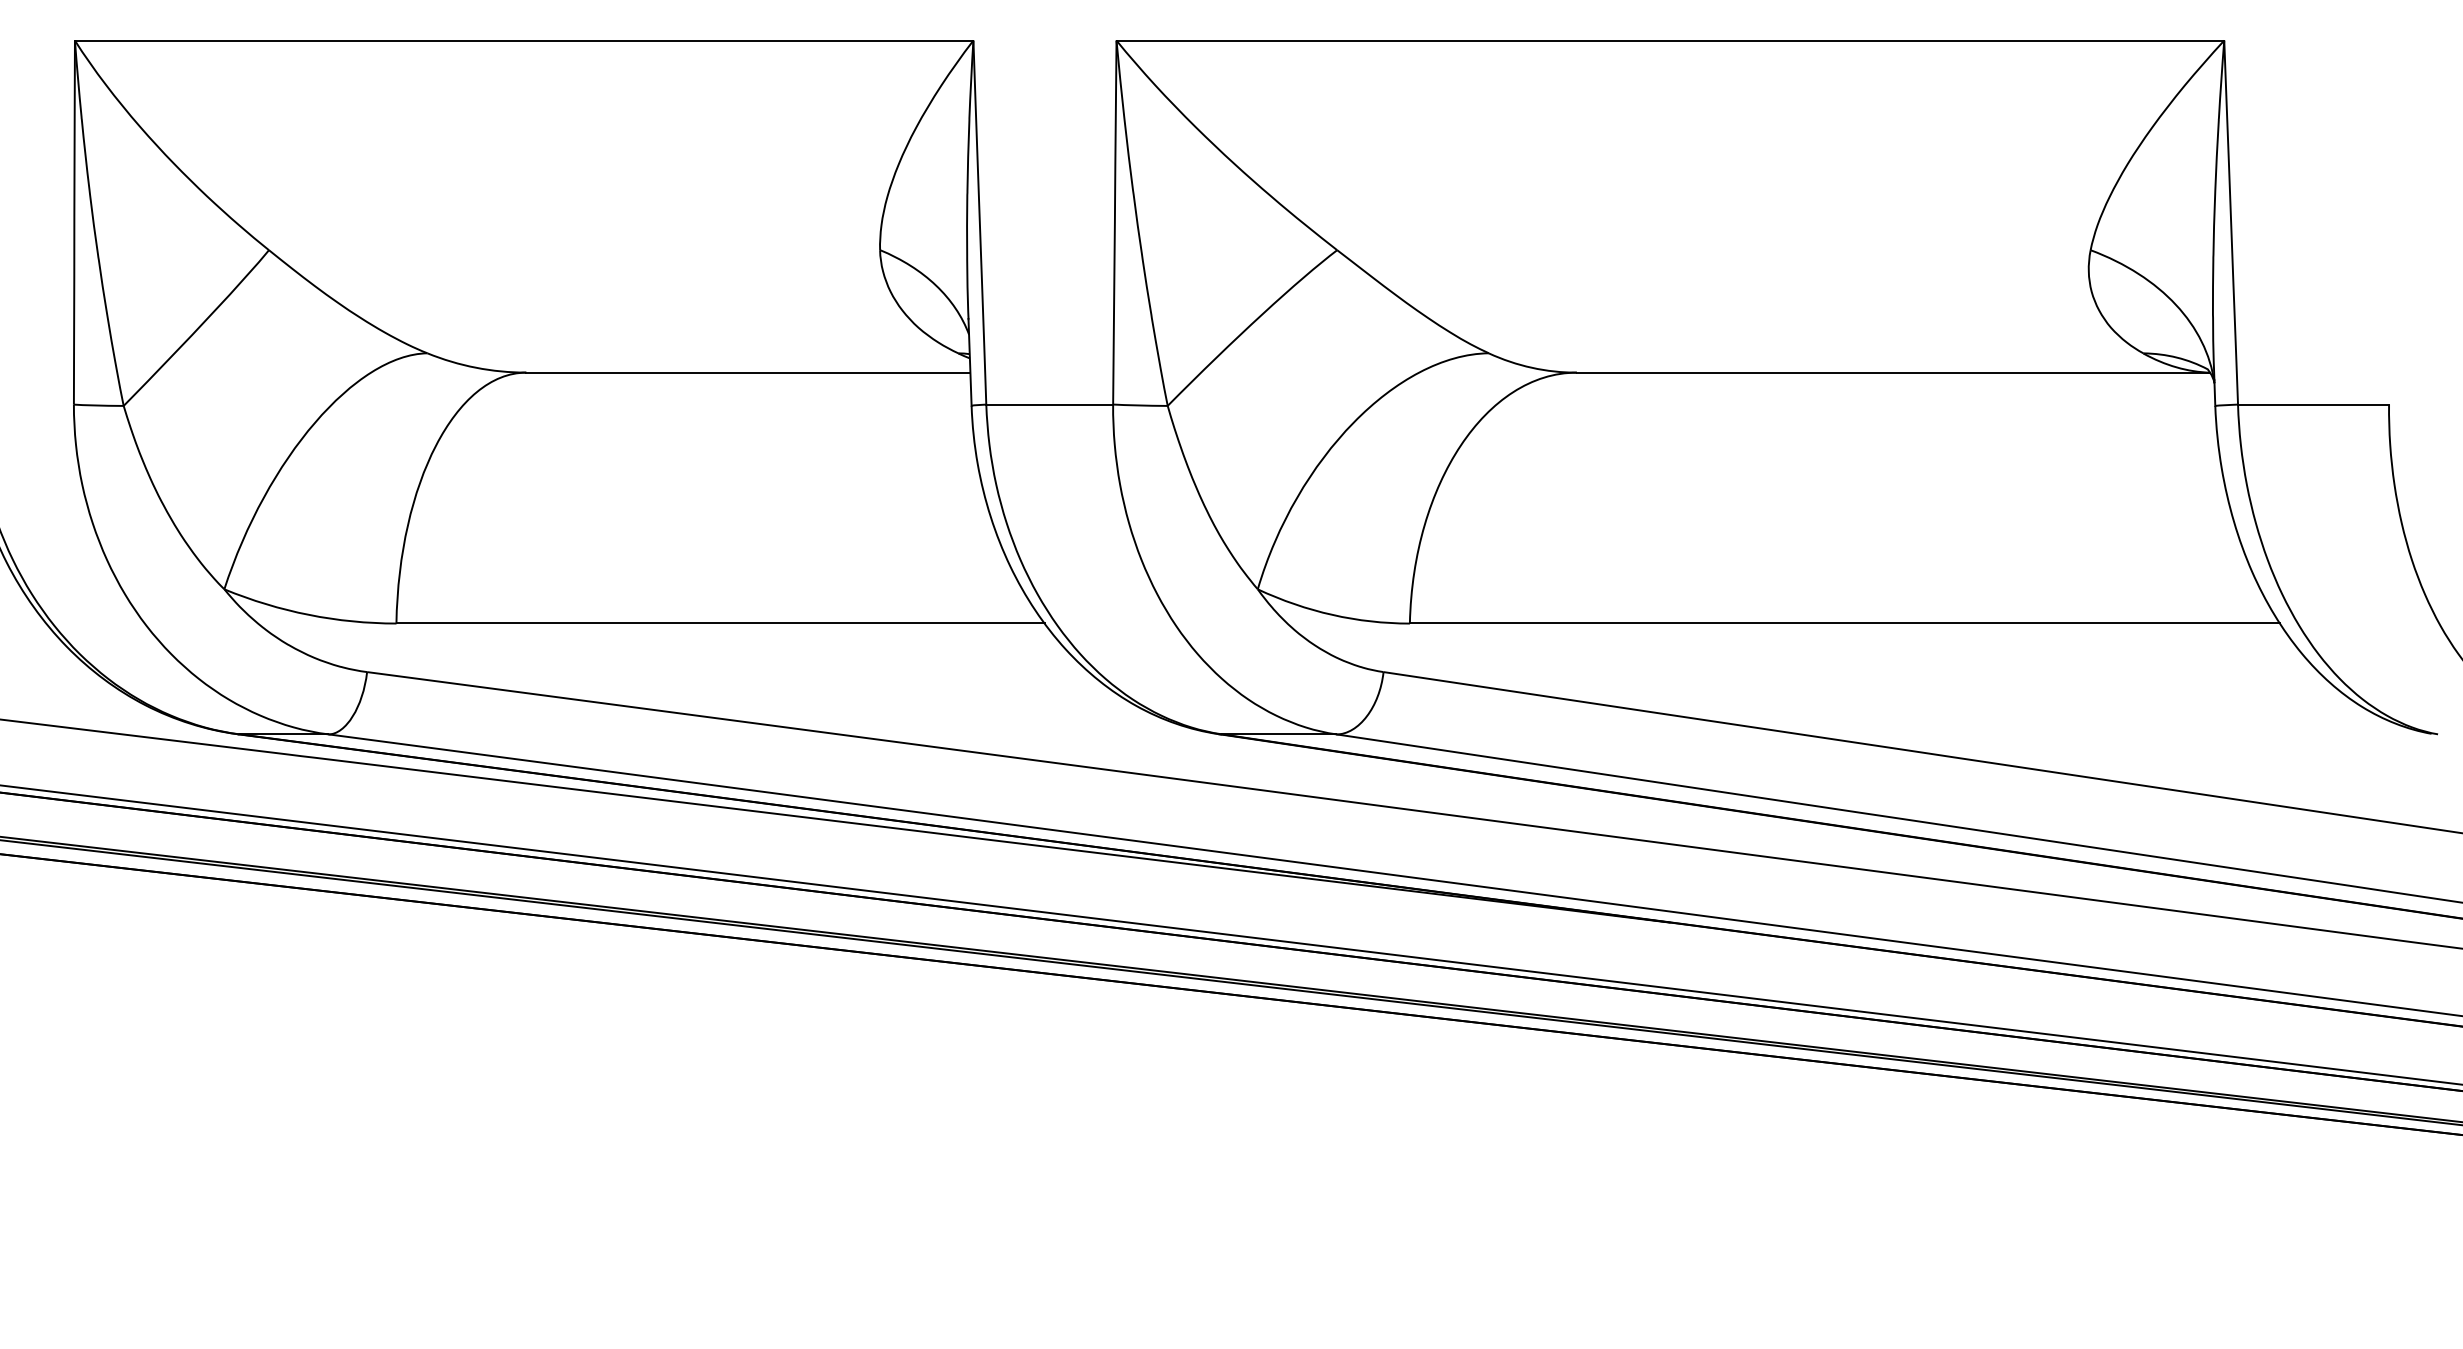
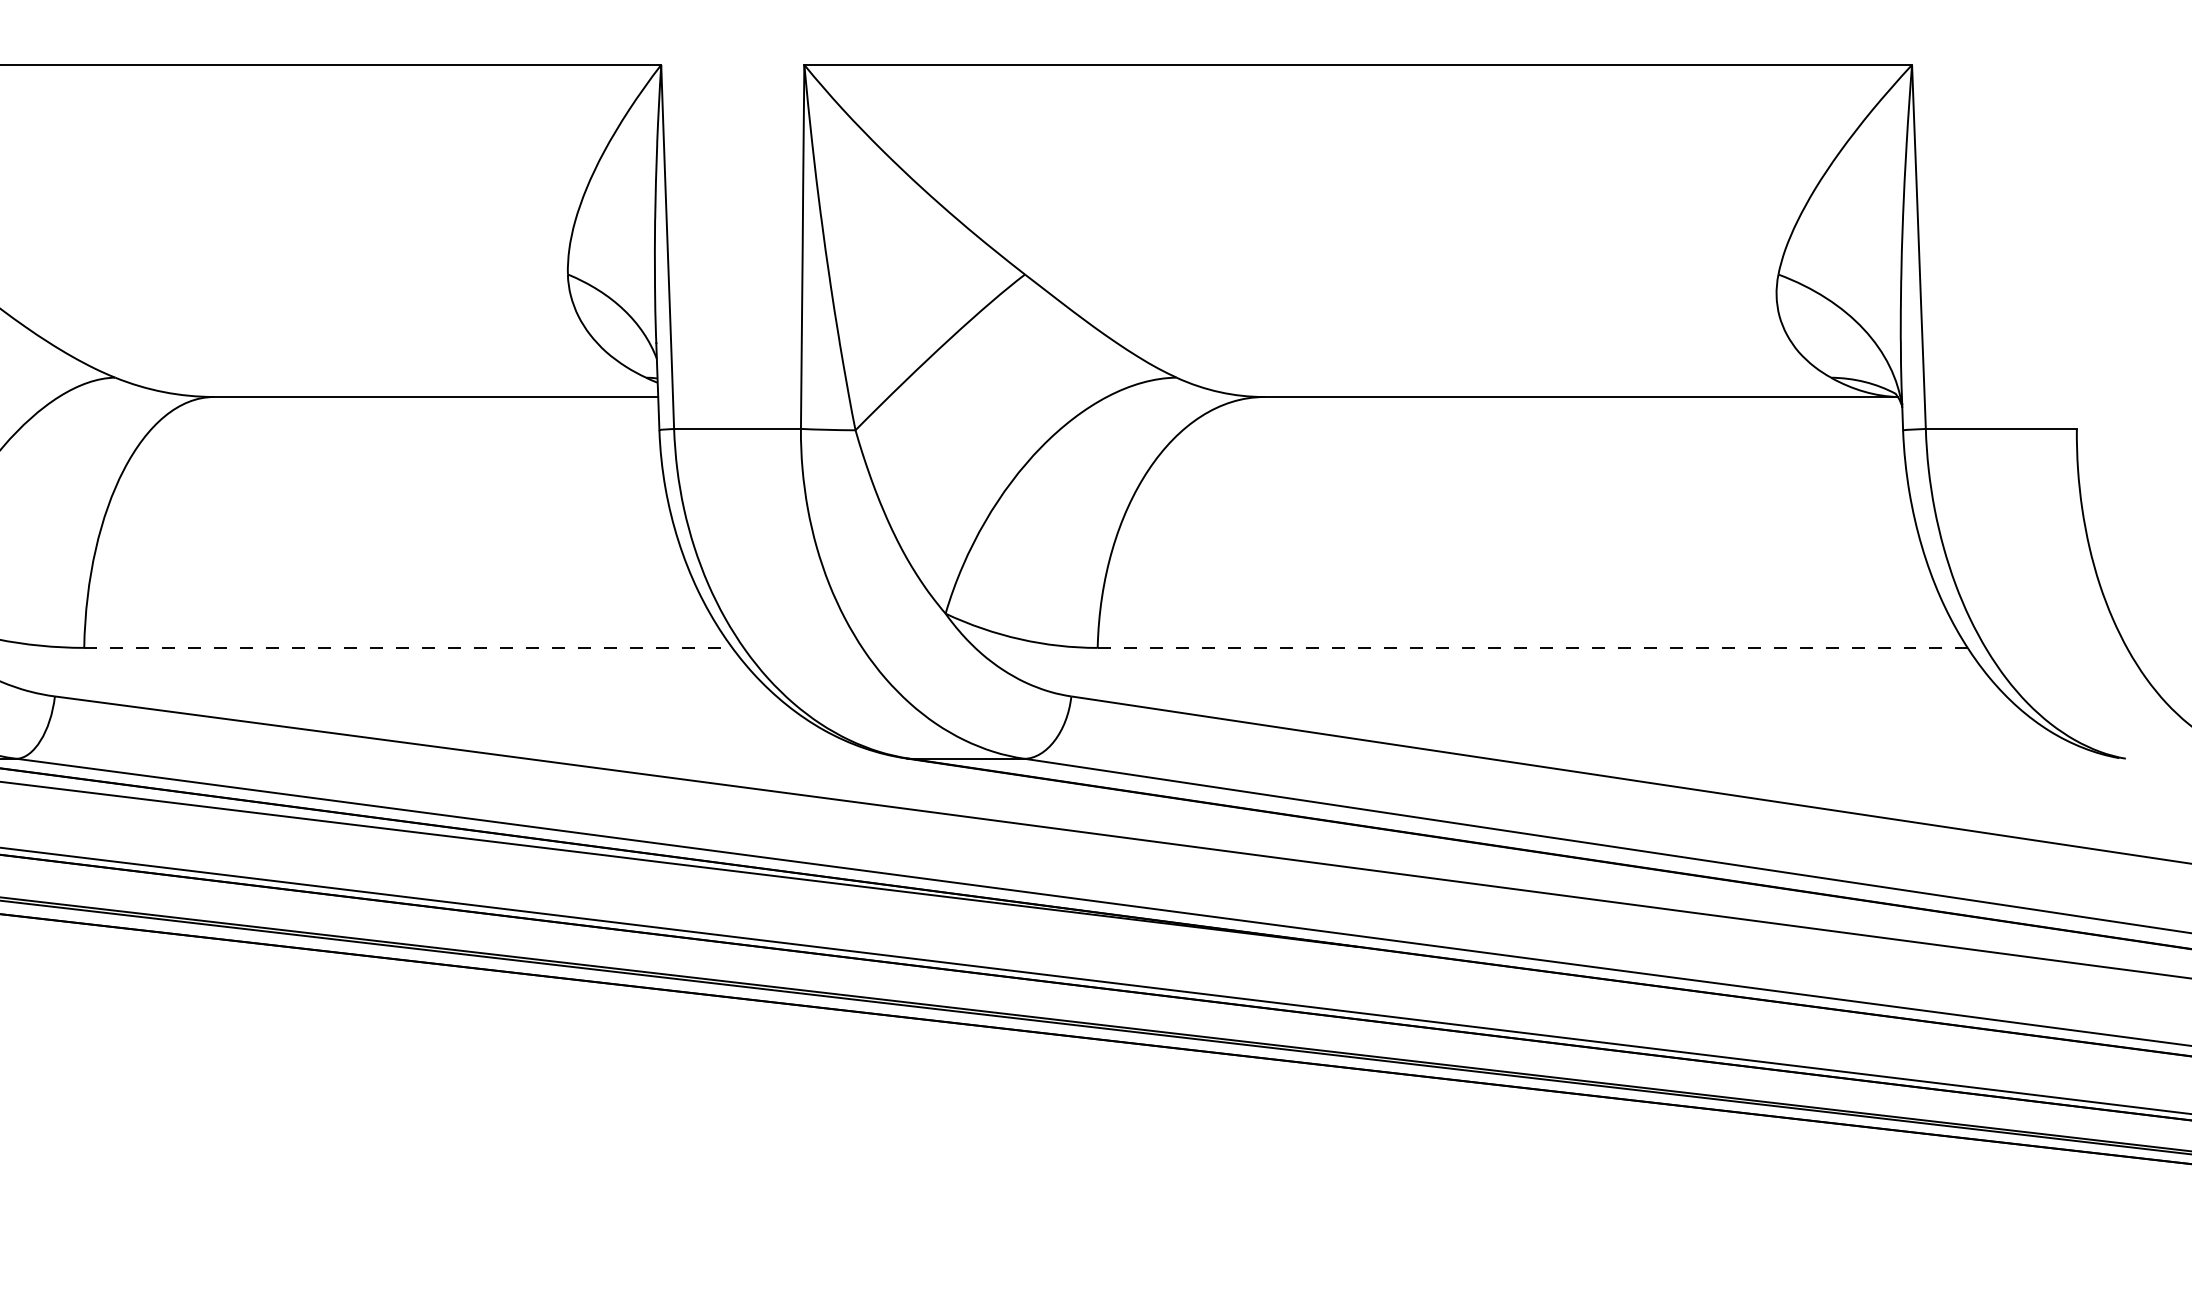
line: (721, 623) -> (409, 647), solid -> dashed
line: (1844, 623) -> (1532, 647), solid -> dashed

